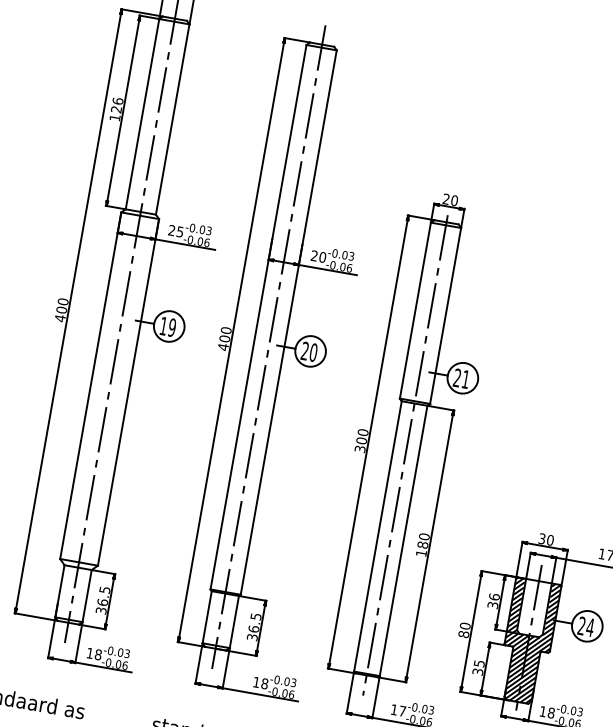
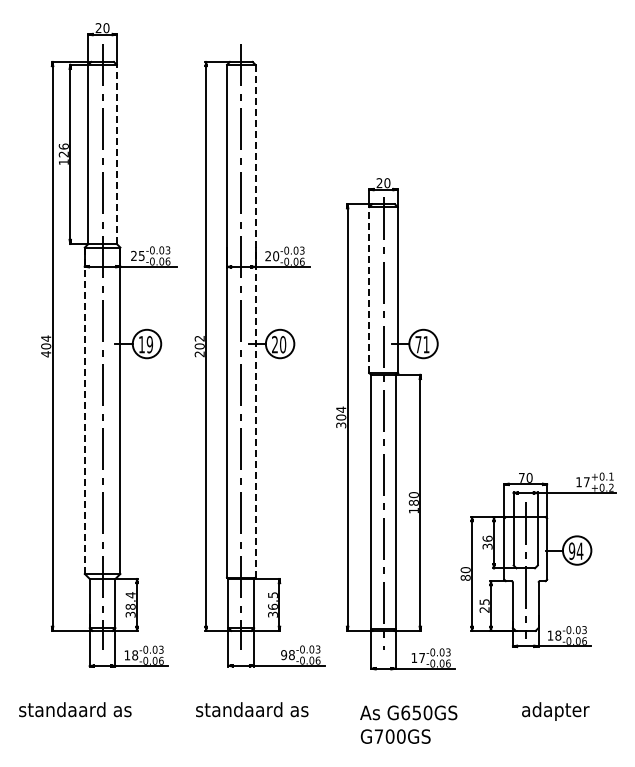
line: (172, 119) -> (116, 154), solid -> dashed
text: (63, 301) -> (46, 338), 400 -> 404
line: (415, 310) -> (369, 289), solid -> dashed
line: (288, 322) -> (255, 321), solid -> dashed
text: (224, 338) -> (199, 346), 400 -> 202
text: (457, 377) -> (418, 344), 21 -> 71
line: (90, 385) -> (84, 410), solid -> dashed
text: (363, 432) -> (341, 409), 300 -> 304
text: (541, 538) -> (521, 477), 30 -> 70
text: (103, 595) -> (130, 600), 36.5 -> 38.4
text: (582, 625) -> (572, 550), 24 -> 94
hatch: (528, 640) -> (525, 573), removed
text: (477, 671) -> (484, 609), 35 -> 25
text: (256, 682) -> (284, 655), 18 -> 98

